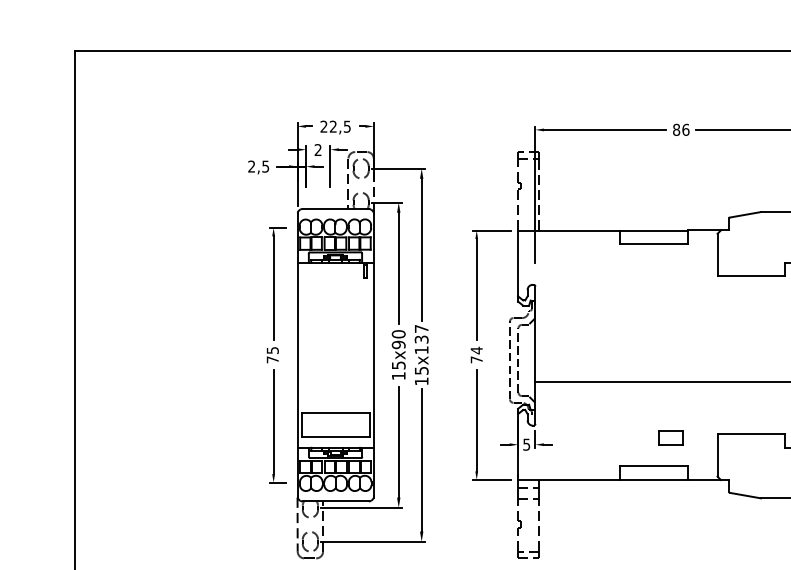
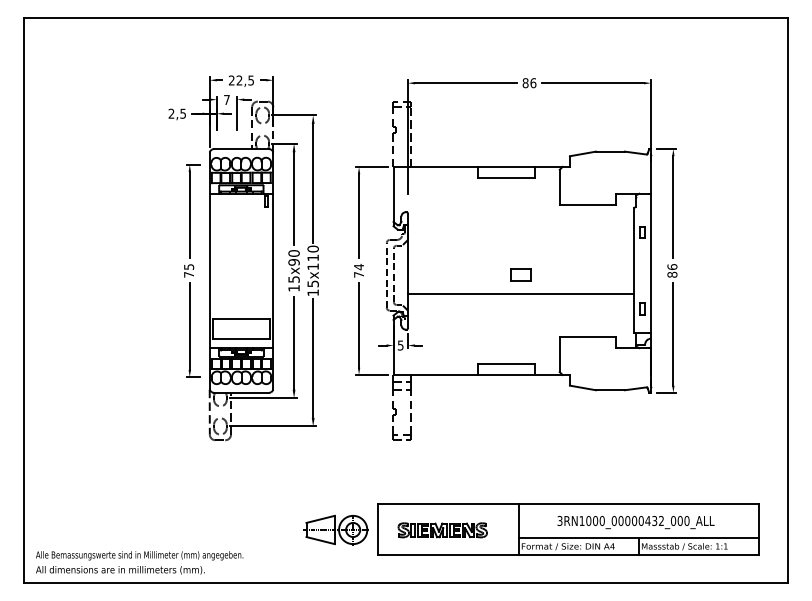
text: (317, 149) -> (226, 99), 2 -> 7
text: (420, 334) -> (312, 253), 15x137 -> 15x110
part: (670, 437) -> (520, 274), moved

